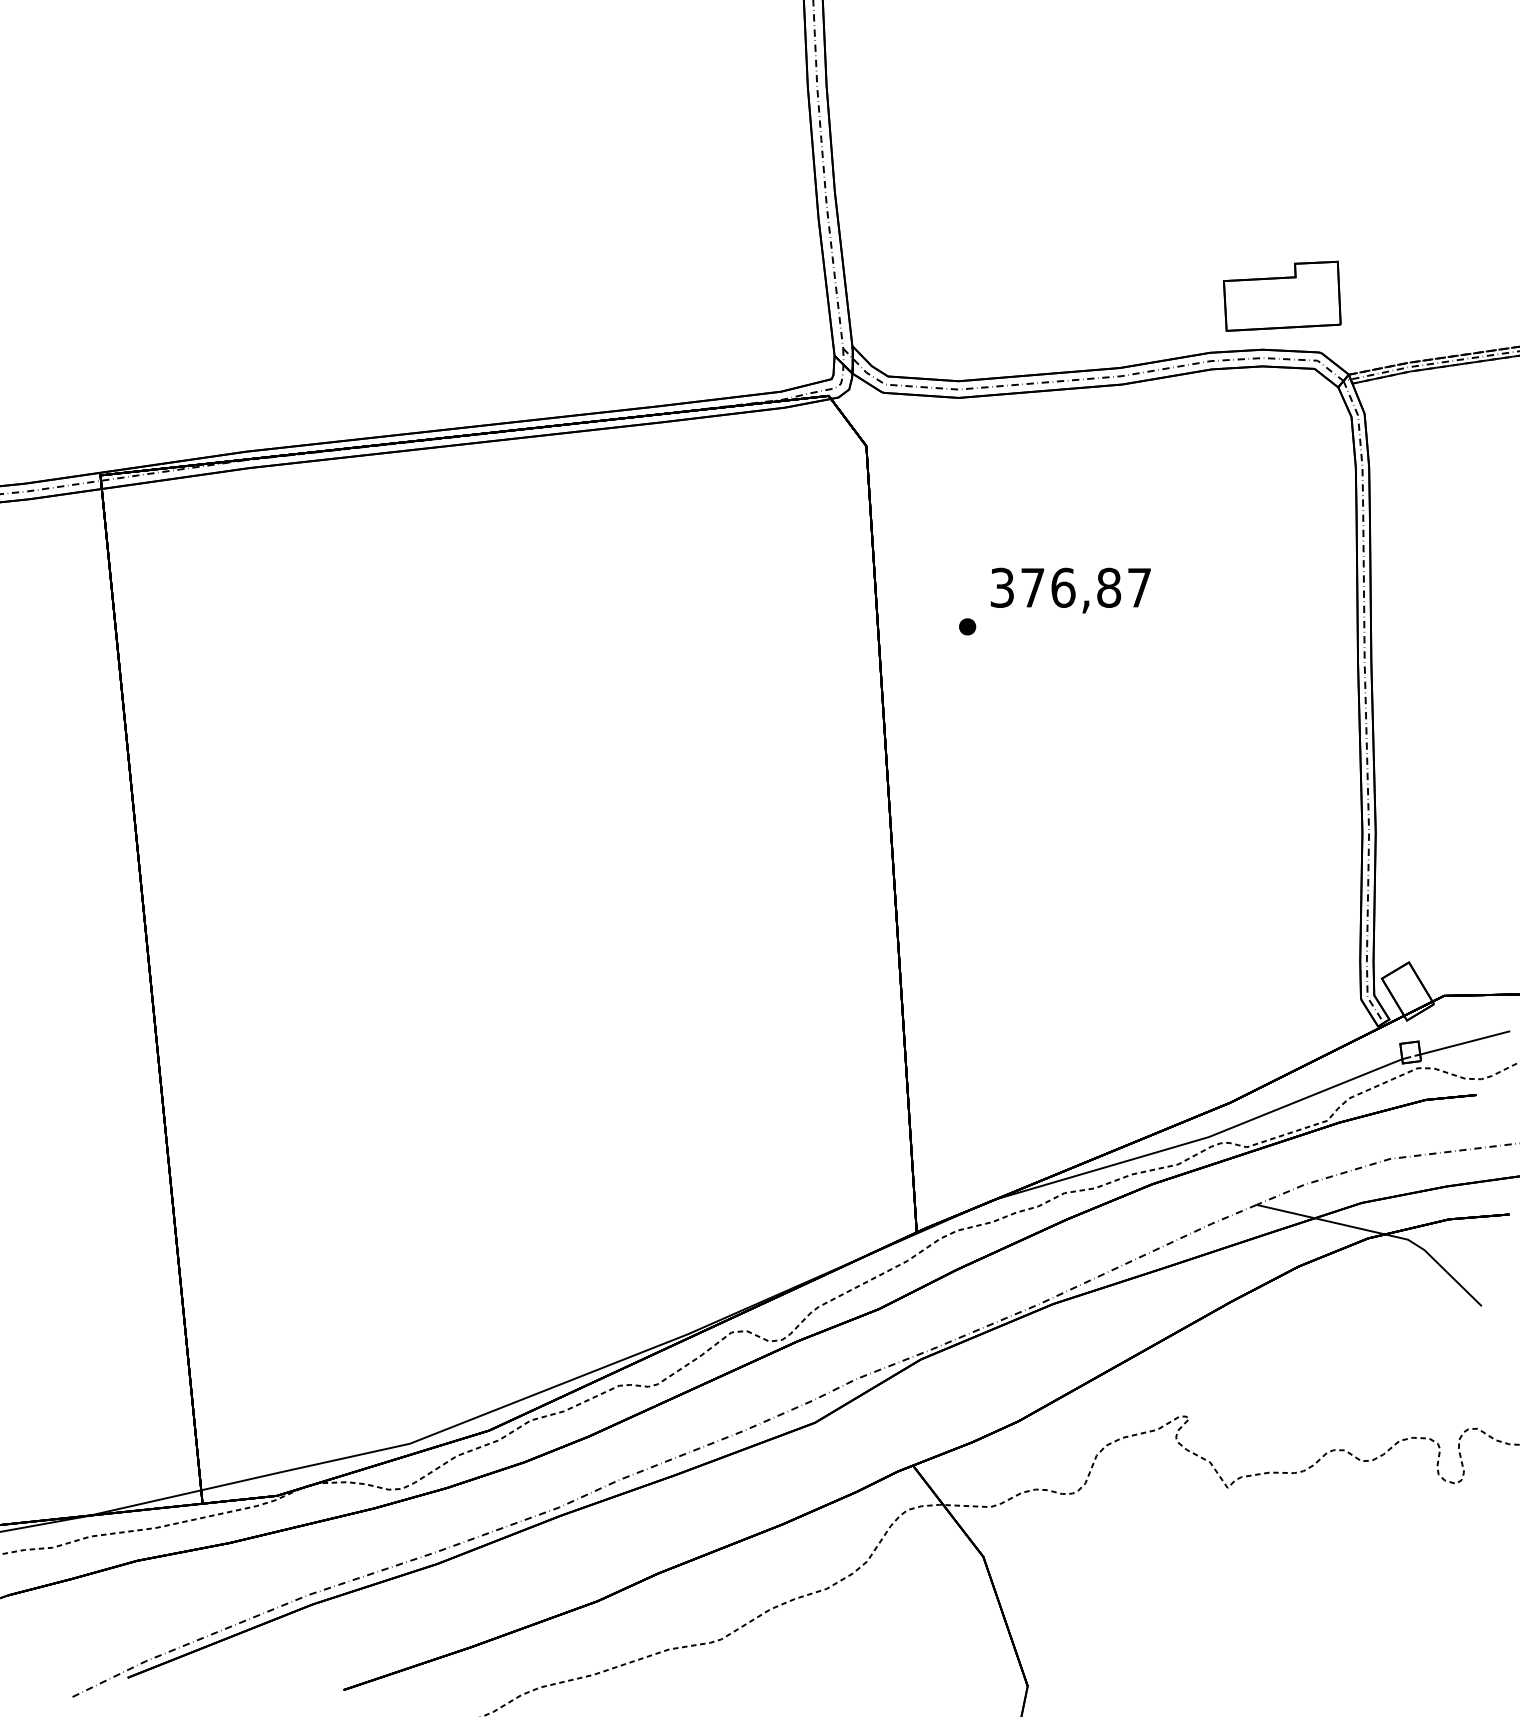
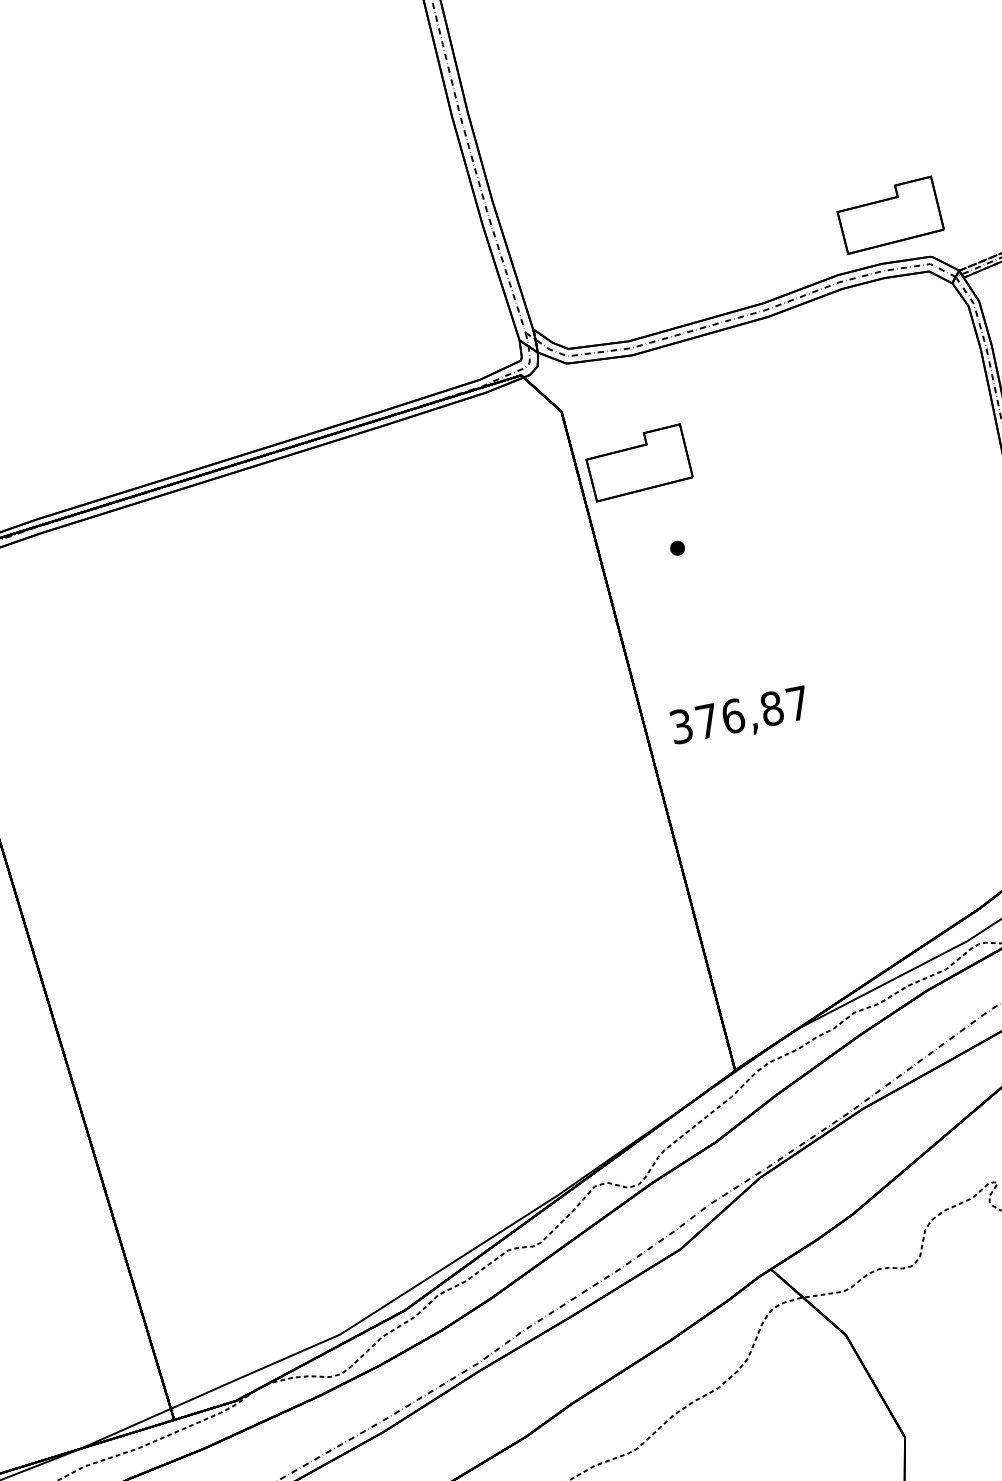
part: (942, 520) -> (638, 462), added
text: (1070, 590) -> (739, 717), moved

